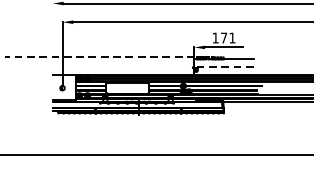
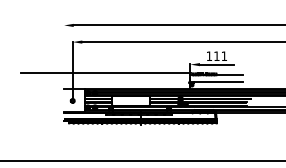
text: (223, 37) -> (216, 55), 171 -> 111
line: (100, 57) -> (106, 73), dashed -> solid
line: (223, 67) -> (216, 82), dashed -> solid

